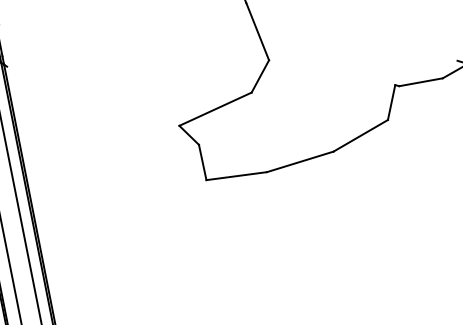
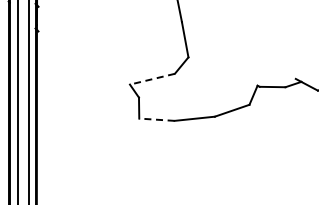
line: (214, 110) -> (151, 79), solid -> dashed
line: (235, 175) -> (156, 119), solid -> dashed

